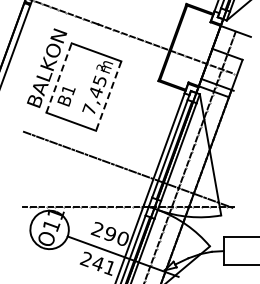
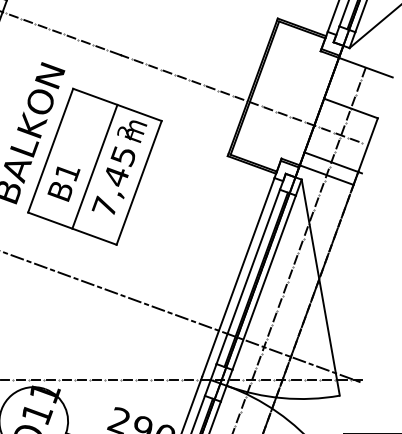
line: (59, 78) -> (51, 151), dashed -> solid
line: (83, 86) -> (94, 165), added
line: (108, 96) -> (138, 183), dashed -> solid

